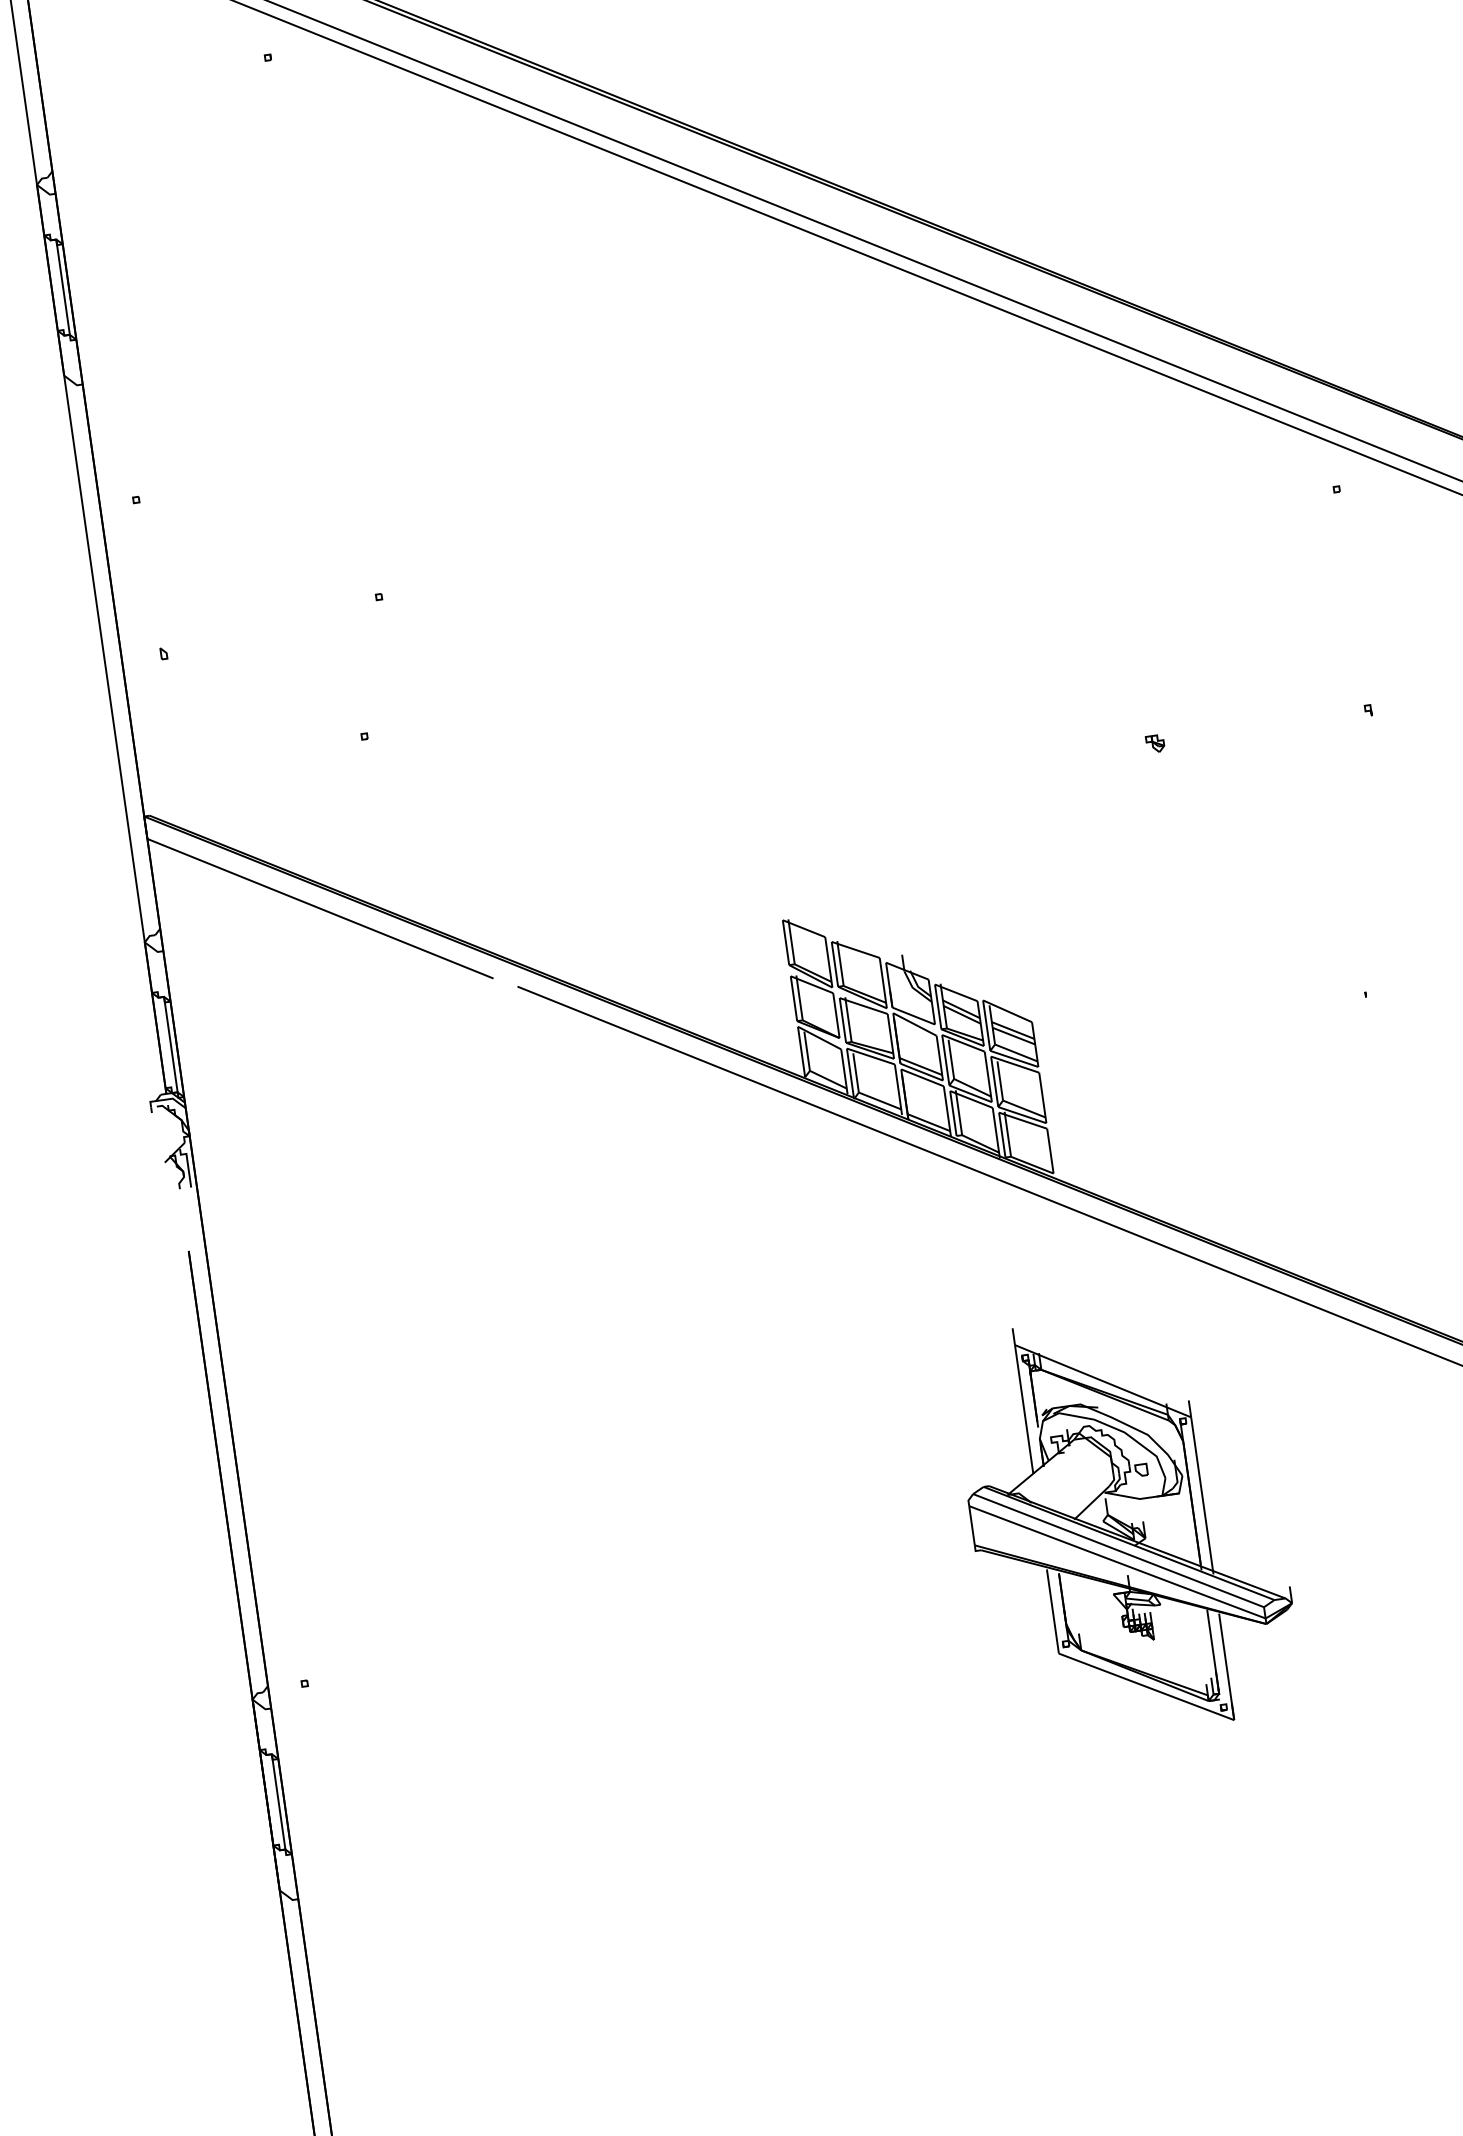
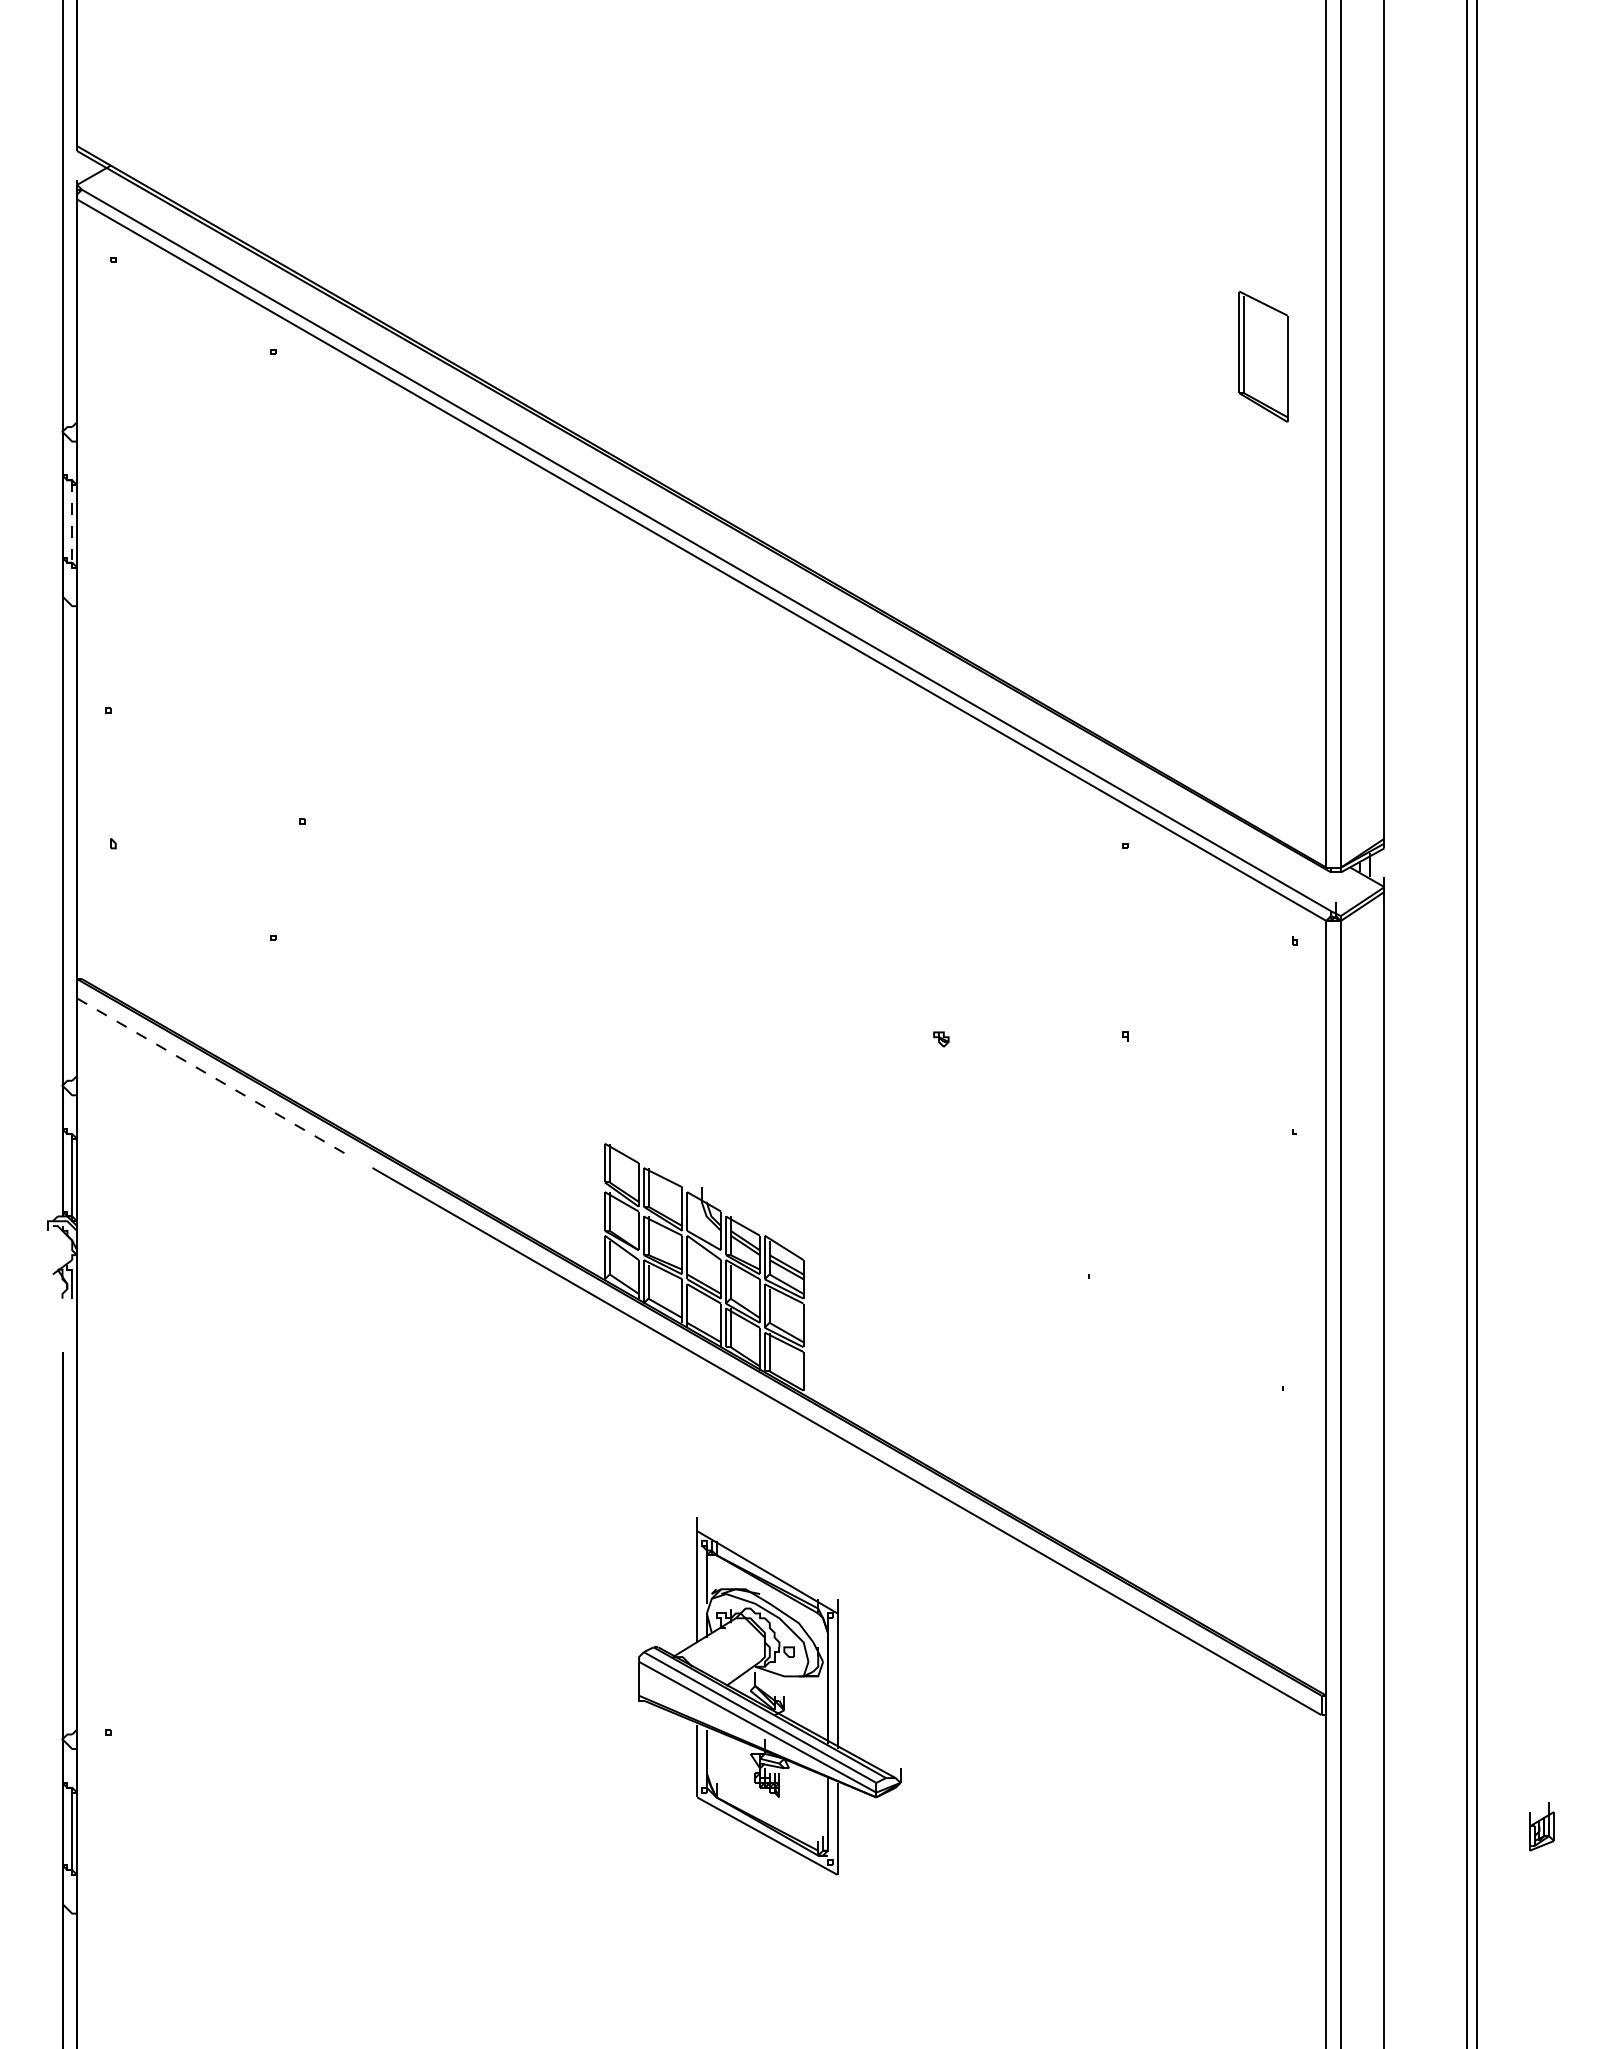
line: (63, 288) -> (72, 522), solid -> dashed
line: (320, 908) -> (215, 1078), solid -> dashed
part: (1126, 1524) -> (769, 1696), moved

